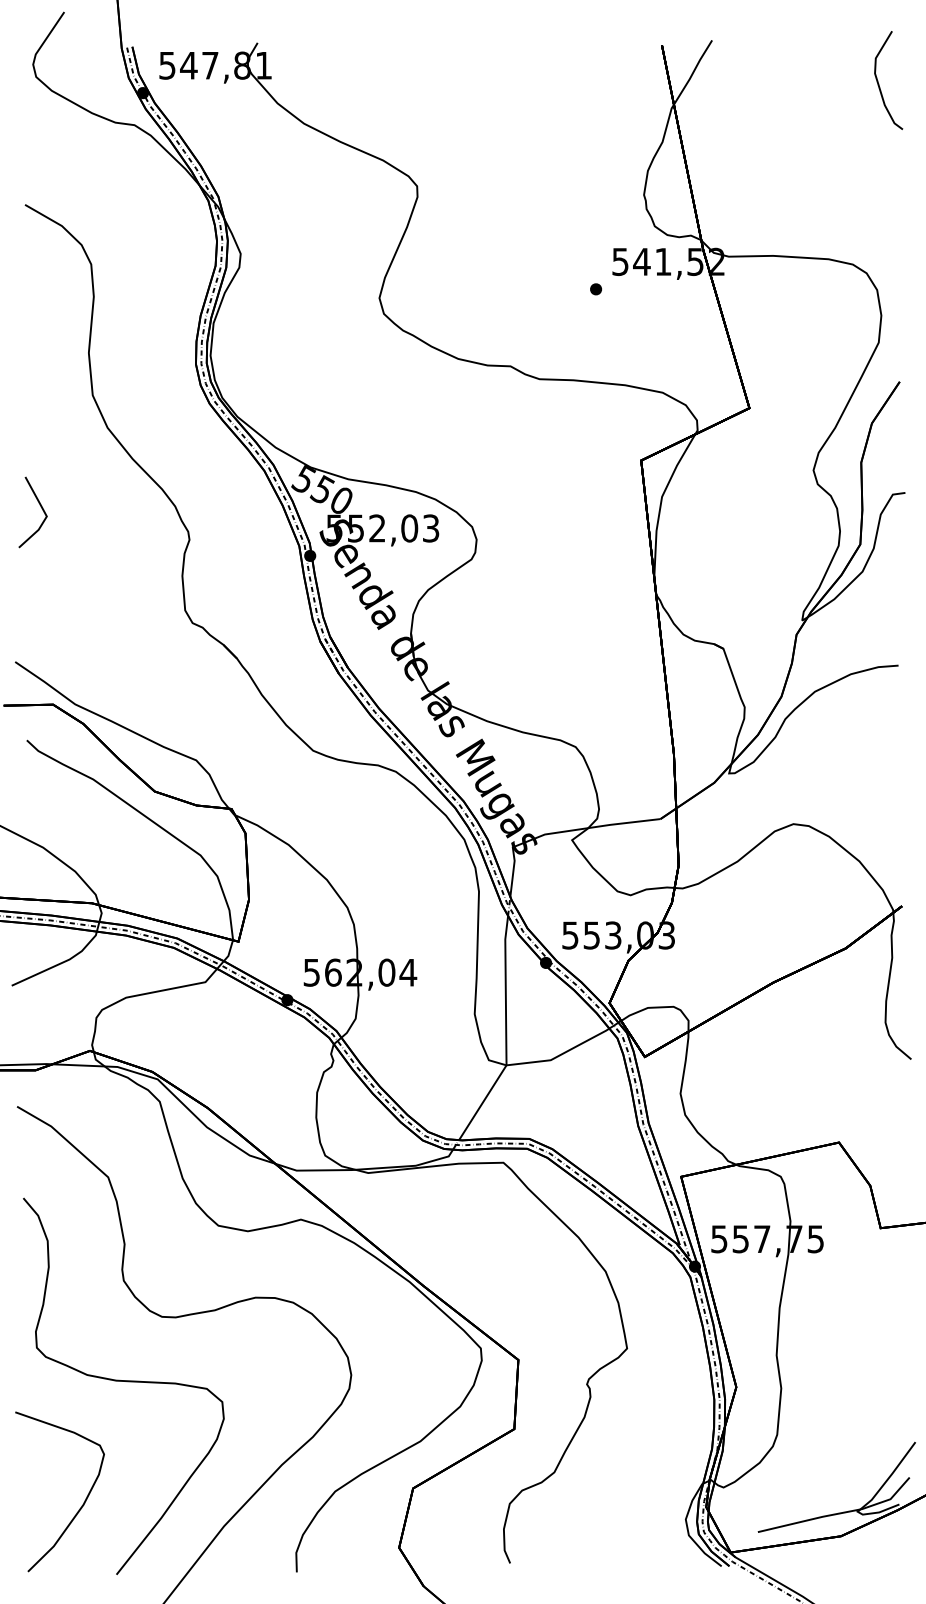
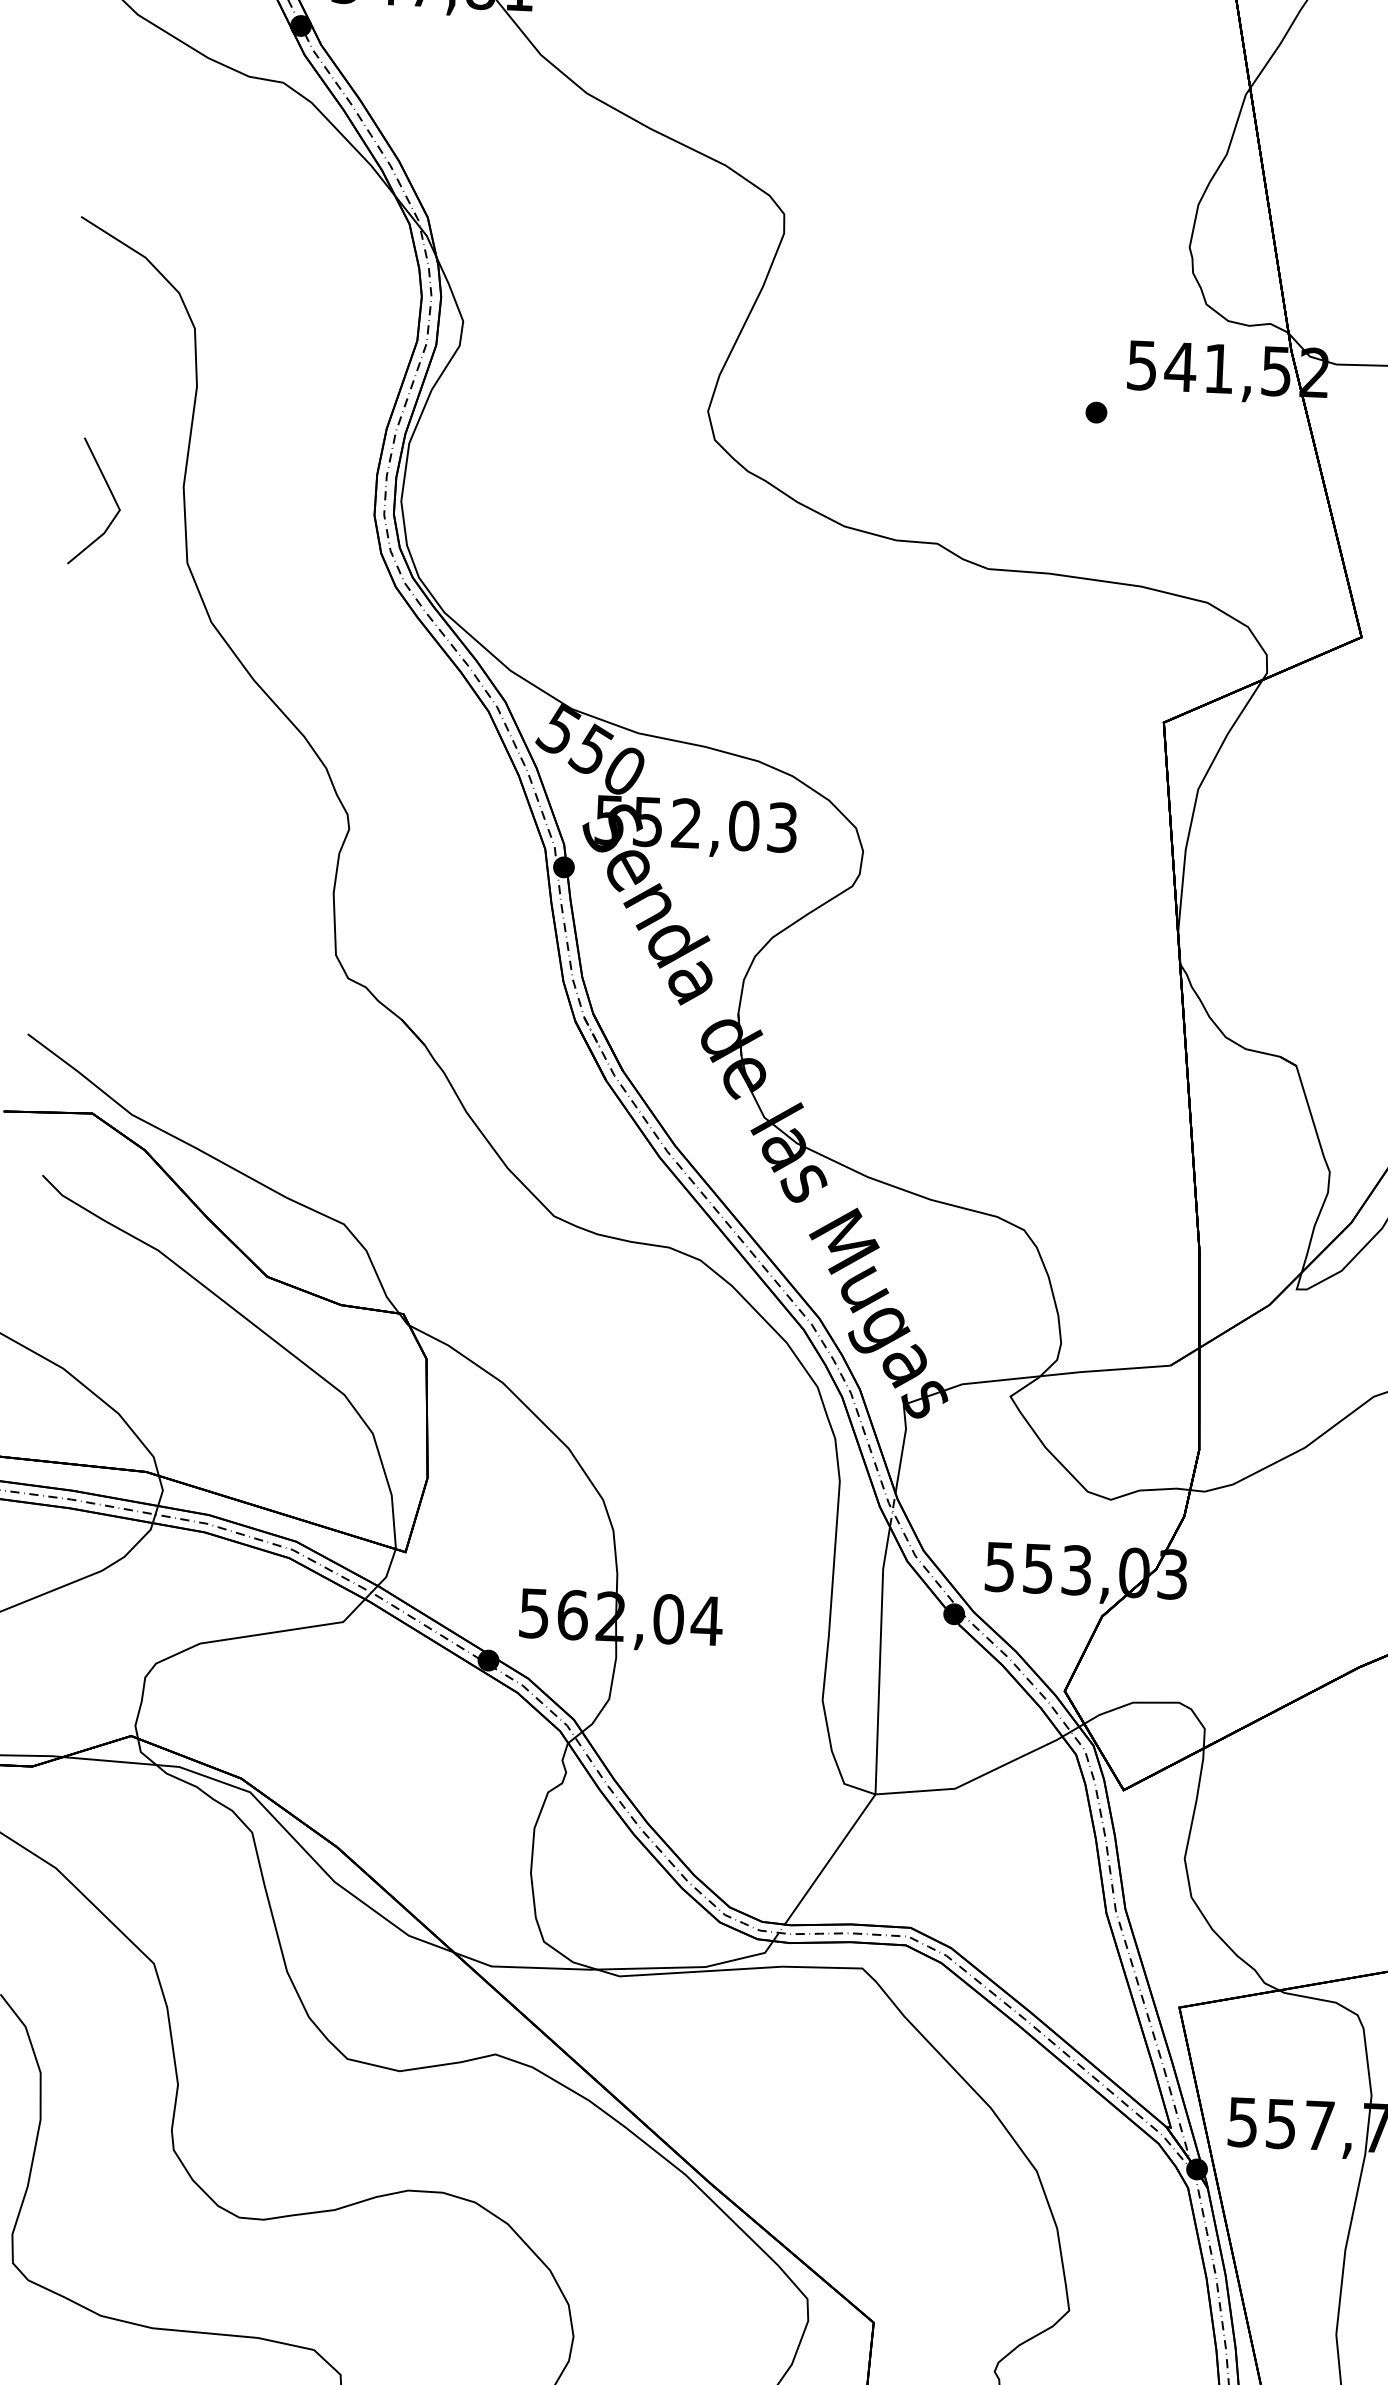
line: (41, 508) -> (110, 495), moved

